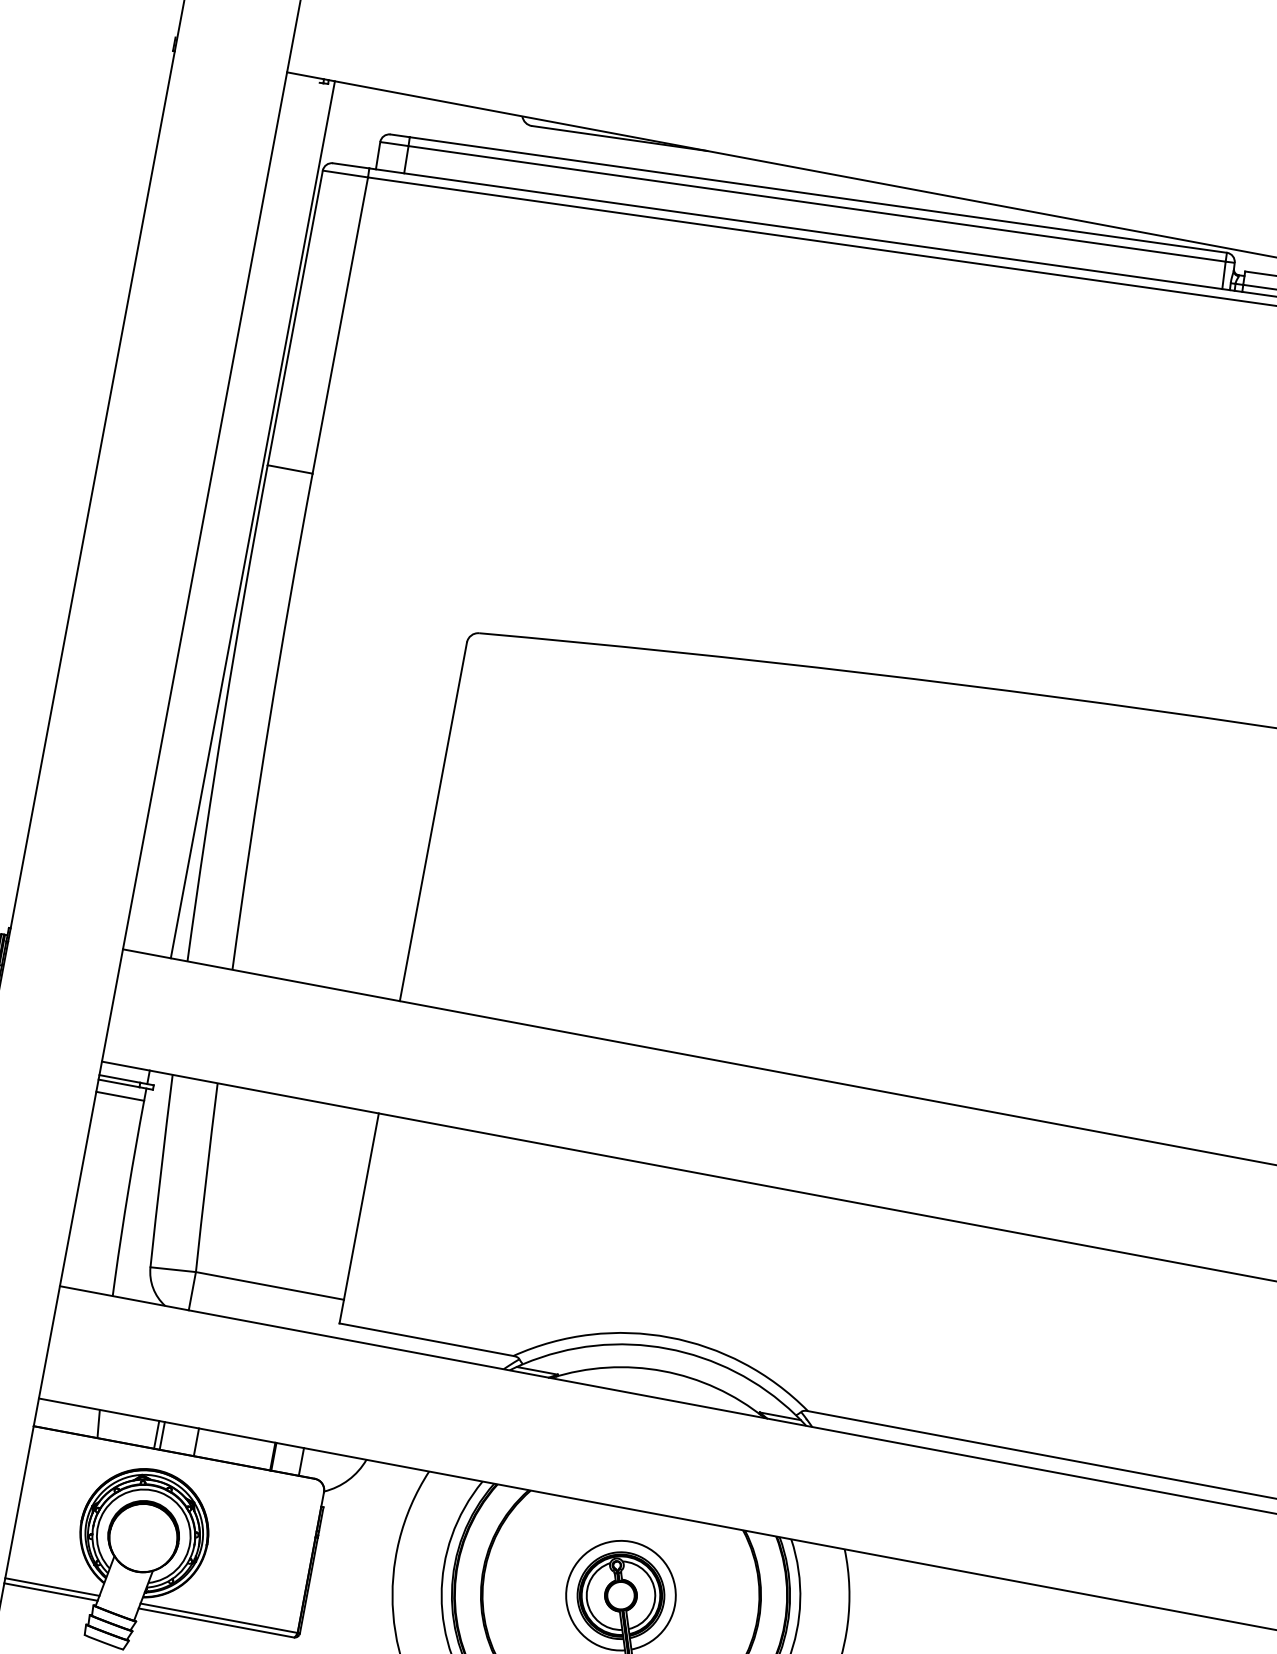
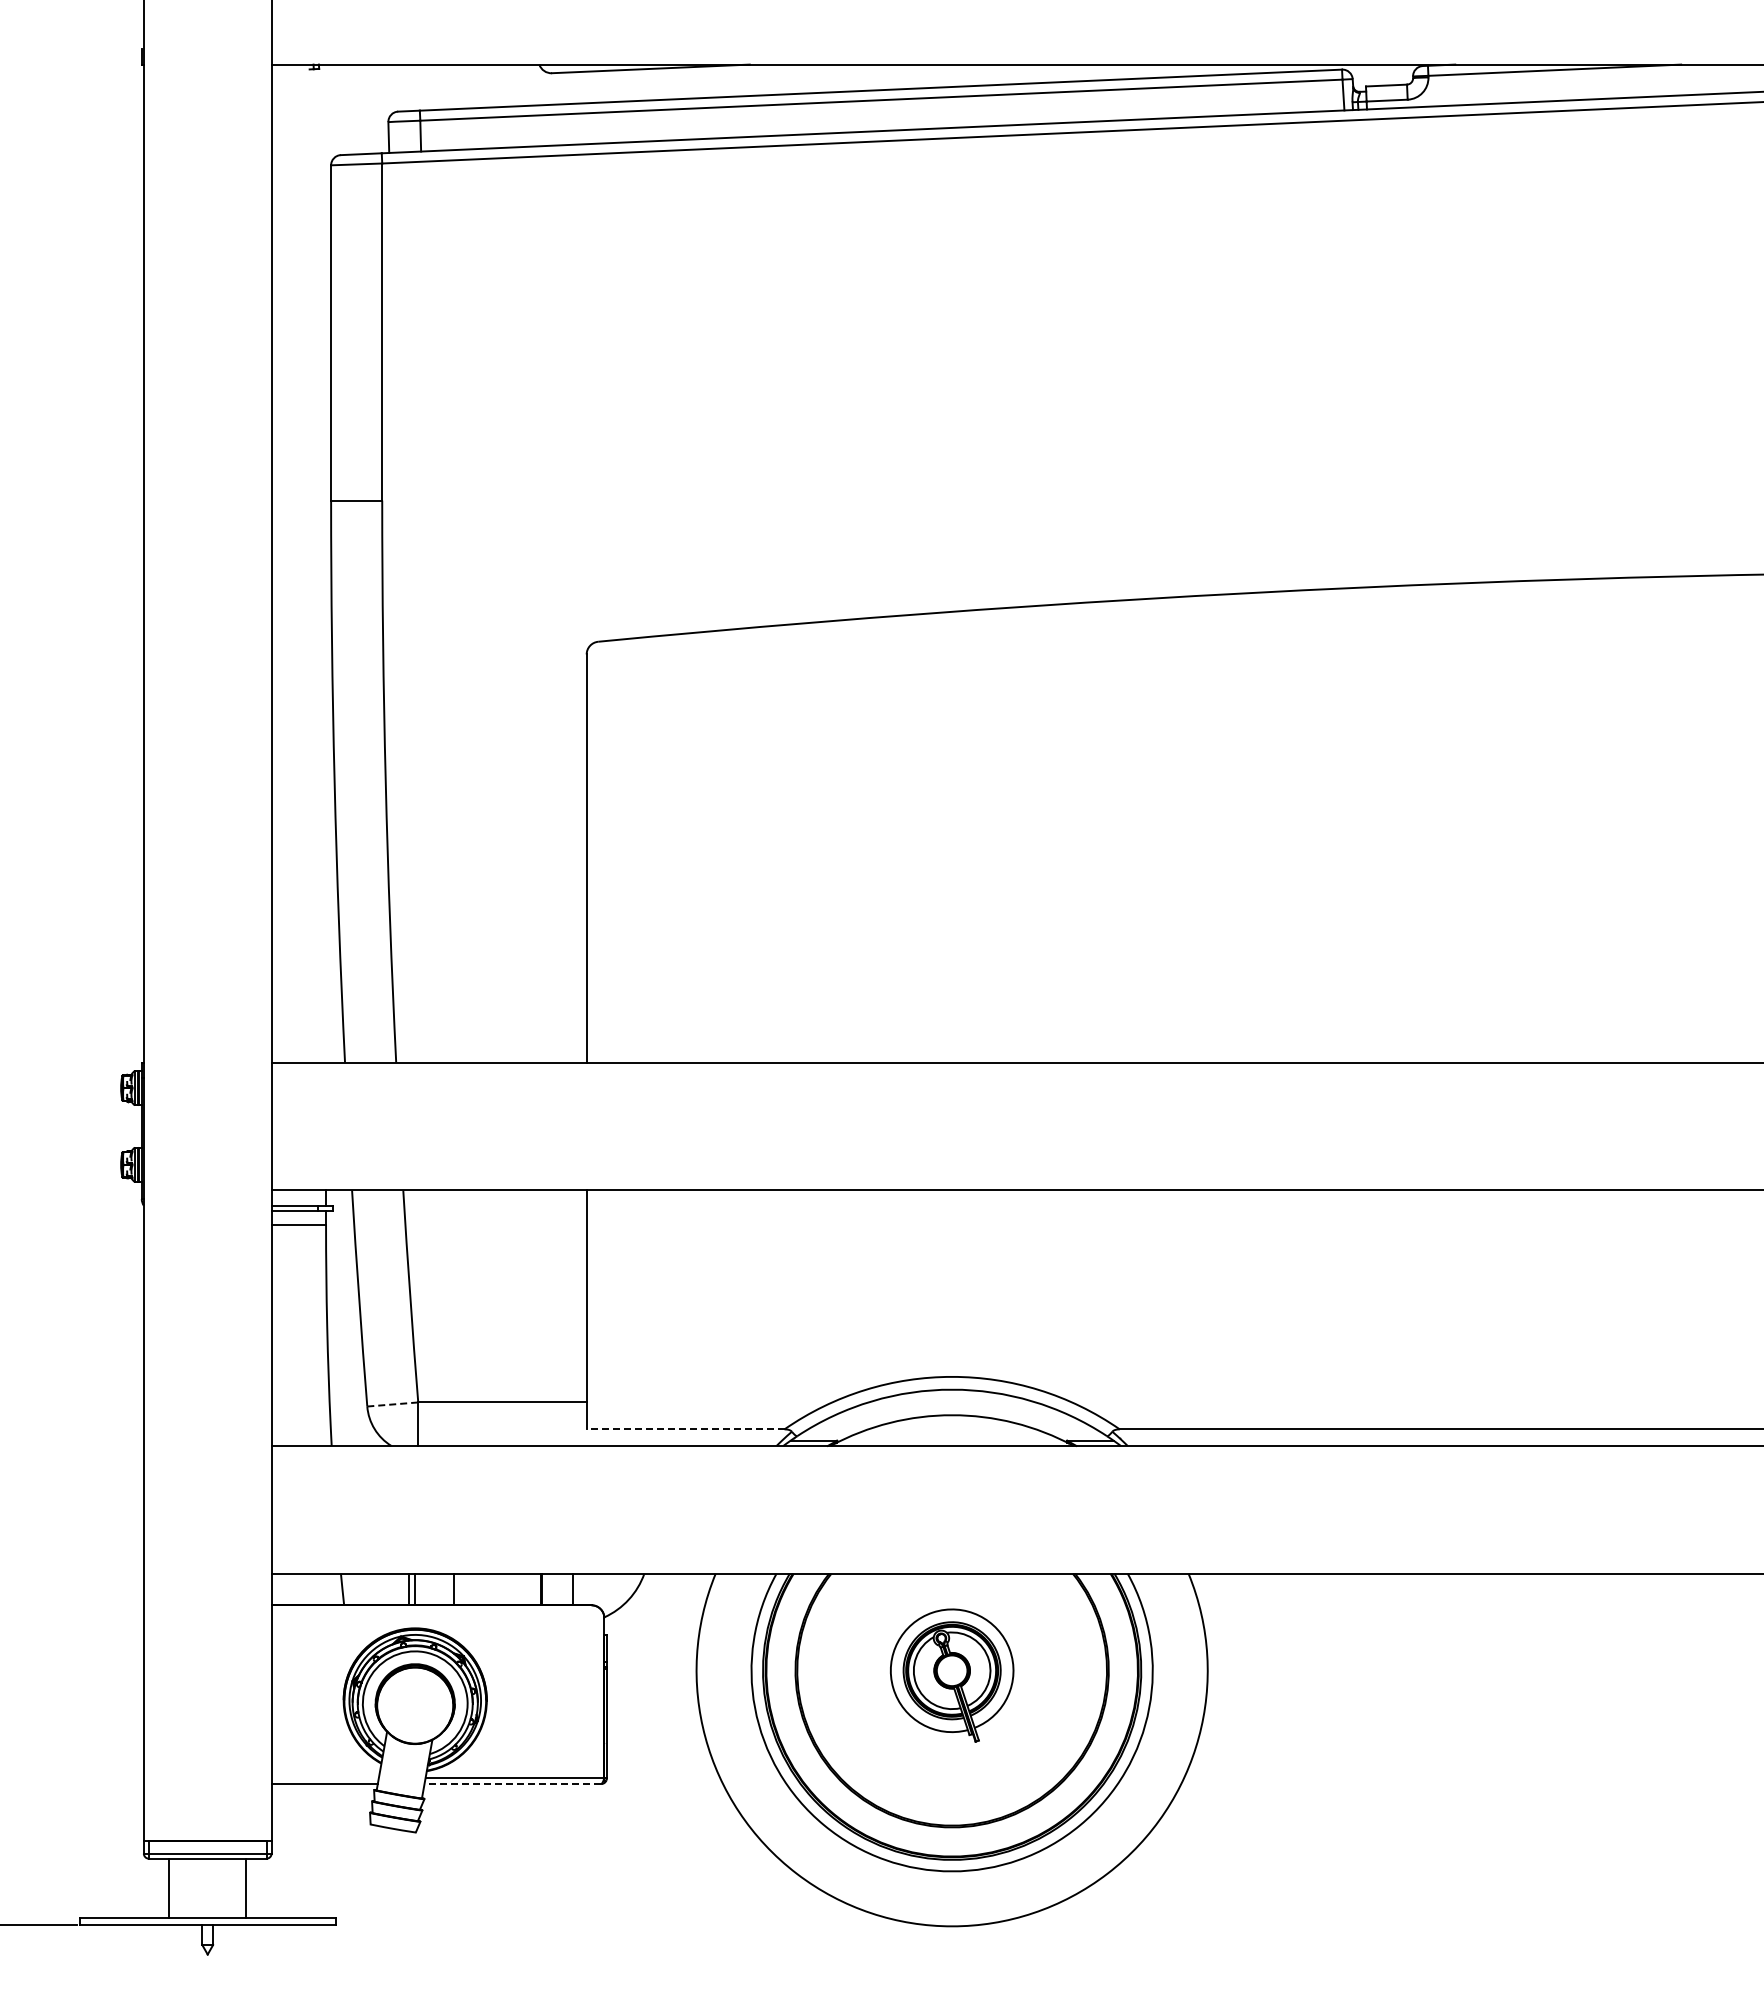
line: (253, 519) -> (326, 563), removed
line: (172, 1269) -> (392, 1404), solid -> dashed
line: (426, 1339) -> (685, 1429), solid -> dashed
line: (51, 1587) -> (324, 1778), removed
line: (215, 1623) -> (512, 1784), solid -> dashed

